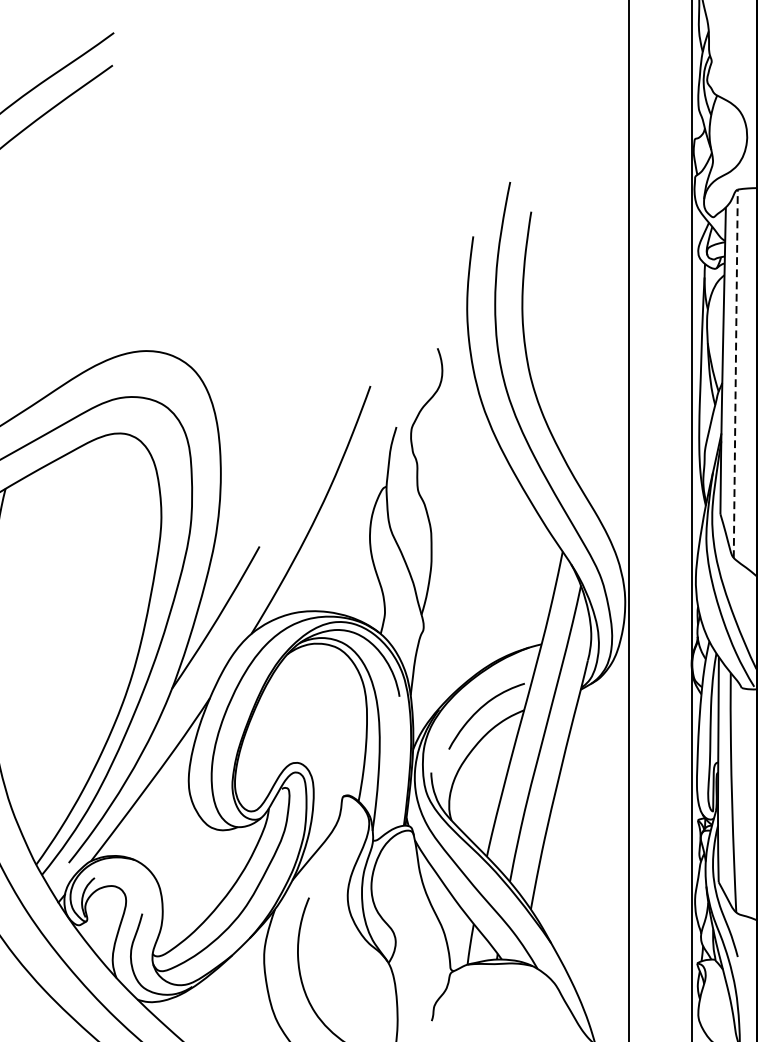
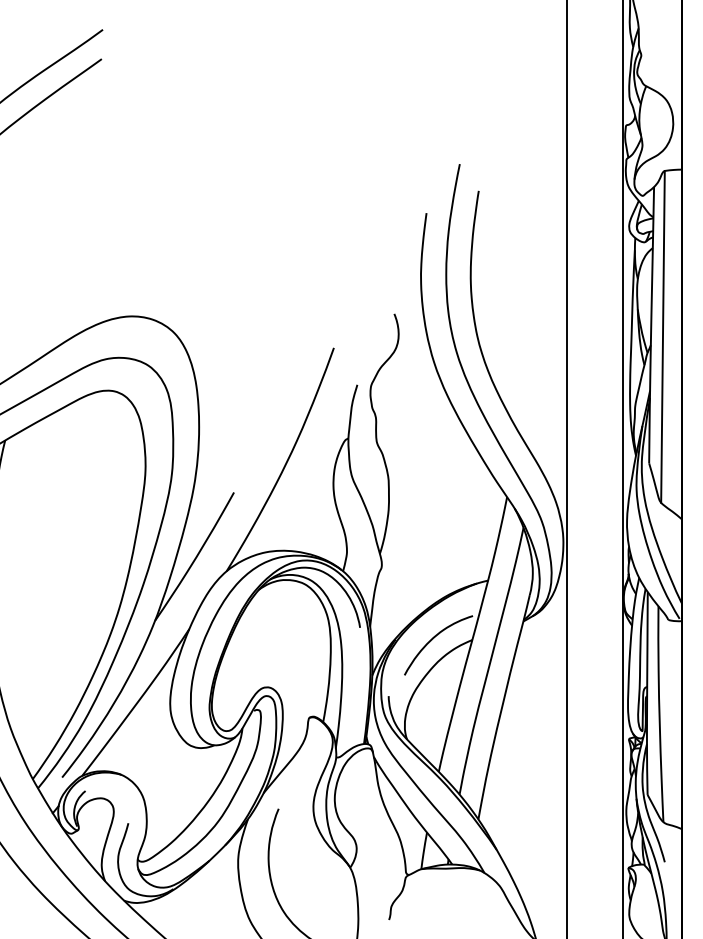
line: (735, 373) -> (662, 336), dashed -> solid

